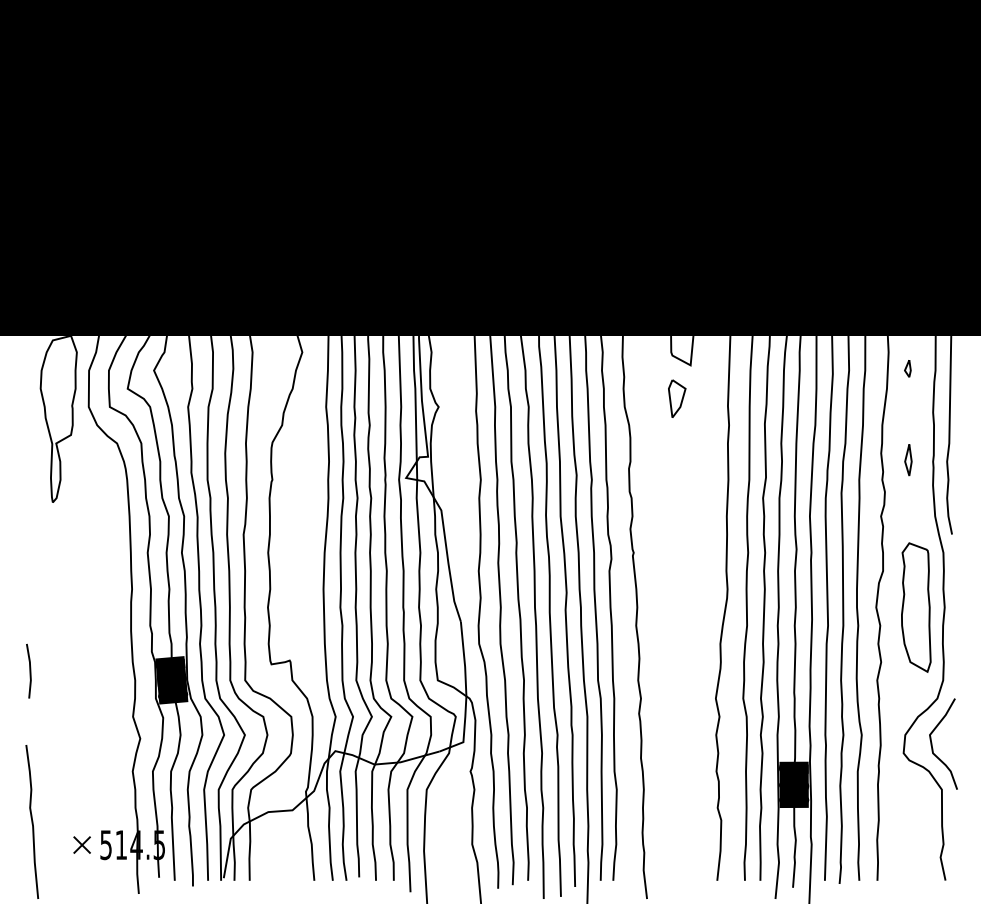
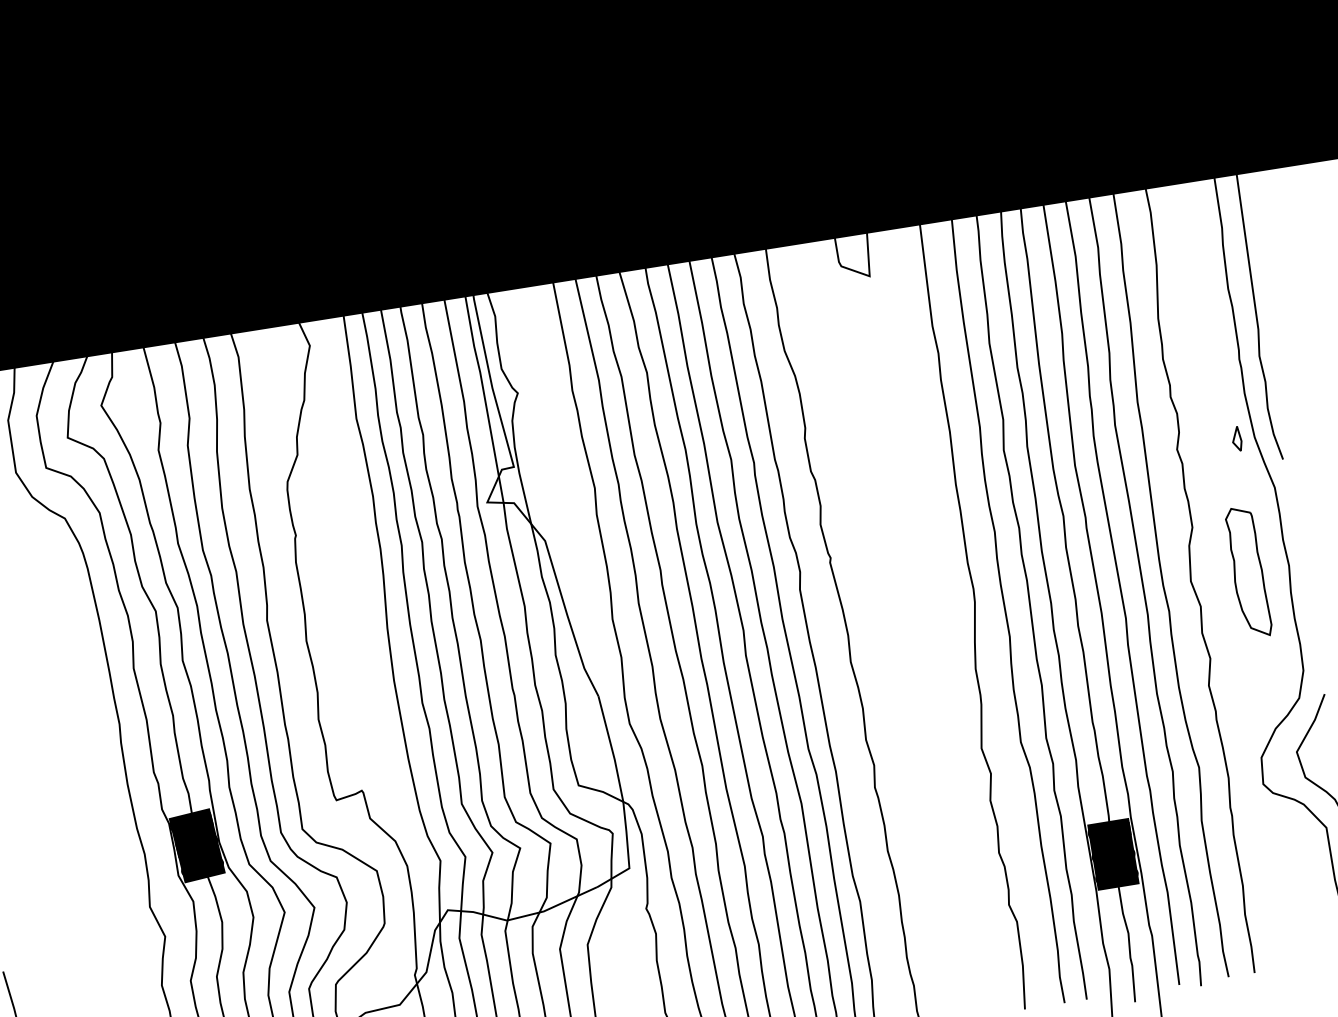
part: (907, 368) -> (1236, 438), moved
part: (677, 398) -> (858, 326), removed
part: (908, 460) -> (1203, 363), removed
part: (916, 607) -> (1248, 572), size x0.7

